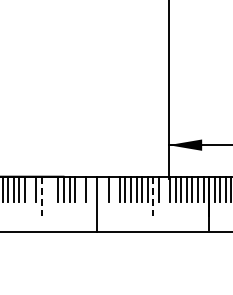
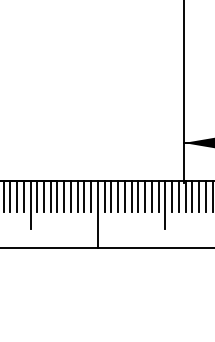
line: (30, 189) -> (17, 196), added
line: (47, 189) -> (37, 196), added
line: (52, 189) -> (43, 196), added
line: (80, 189) -> (77, 196), added
line: (91, 189) -> (90, 196), added
line: (103, 189) -> (105, 196), added
line: (114, 189) -> (118, 196), added
line: (164, 189) -> (178, 196), added
line: (41, 196) -> (30, 204), dashed -> solid
line: (153, 196) -> (165, 204), dashed -> solid

